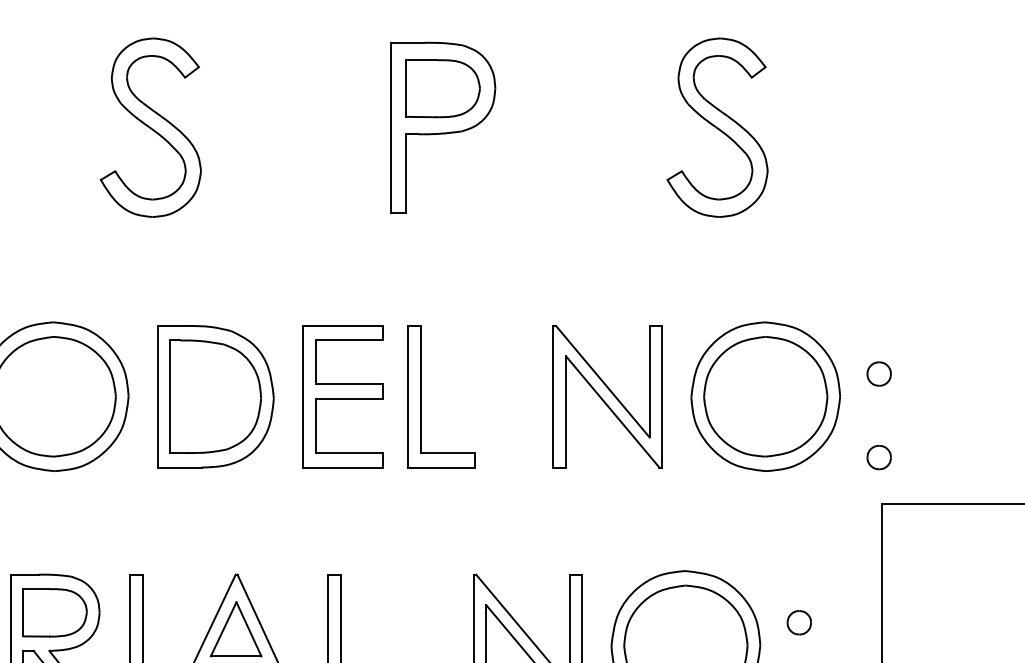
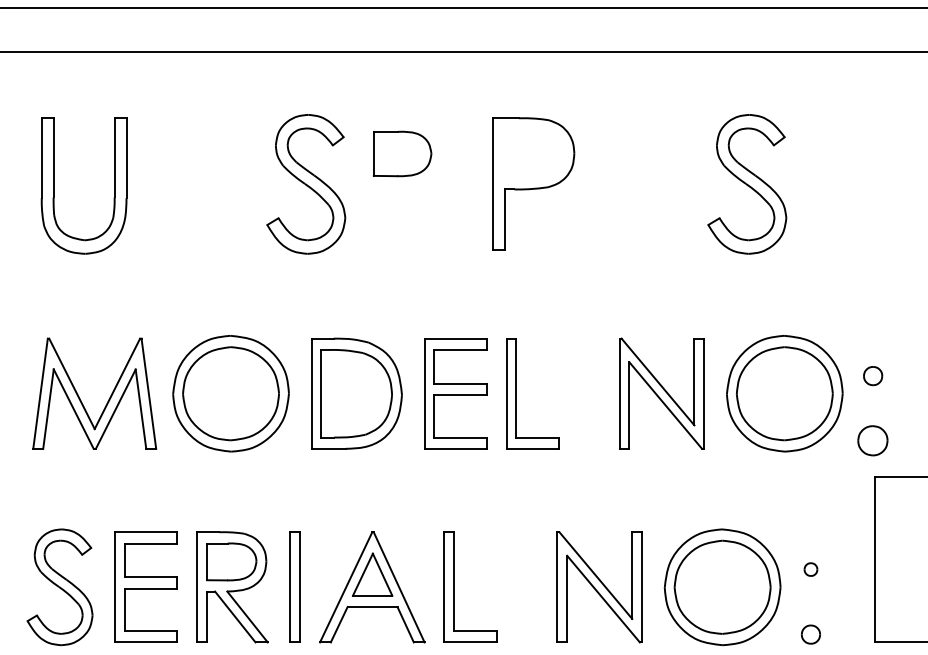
part: (442, 88) -> (402, 153), moved
part: (879, 458) -> (873, 441), size x1.6
part: (798, 622) -> (810, 569), size x0.7

